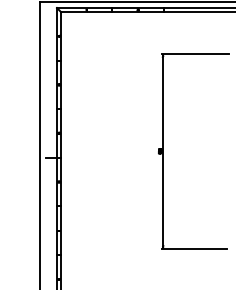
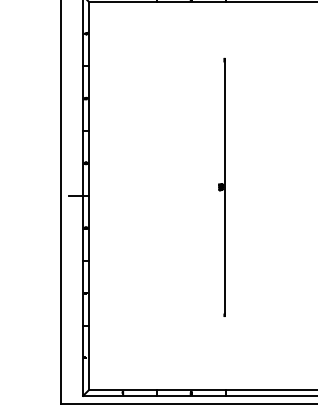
line: (195, 54) -> (267, 57), removed
line: (194, 248) -> (266, 317), removed

